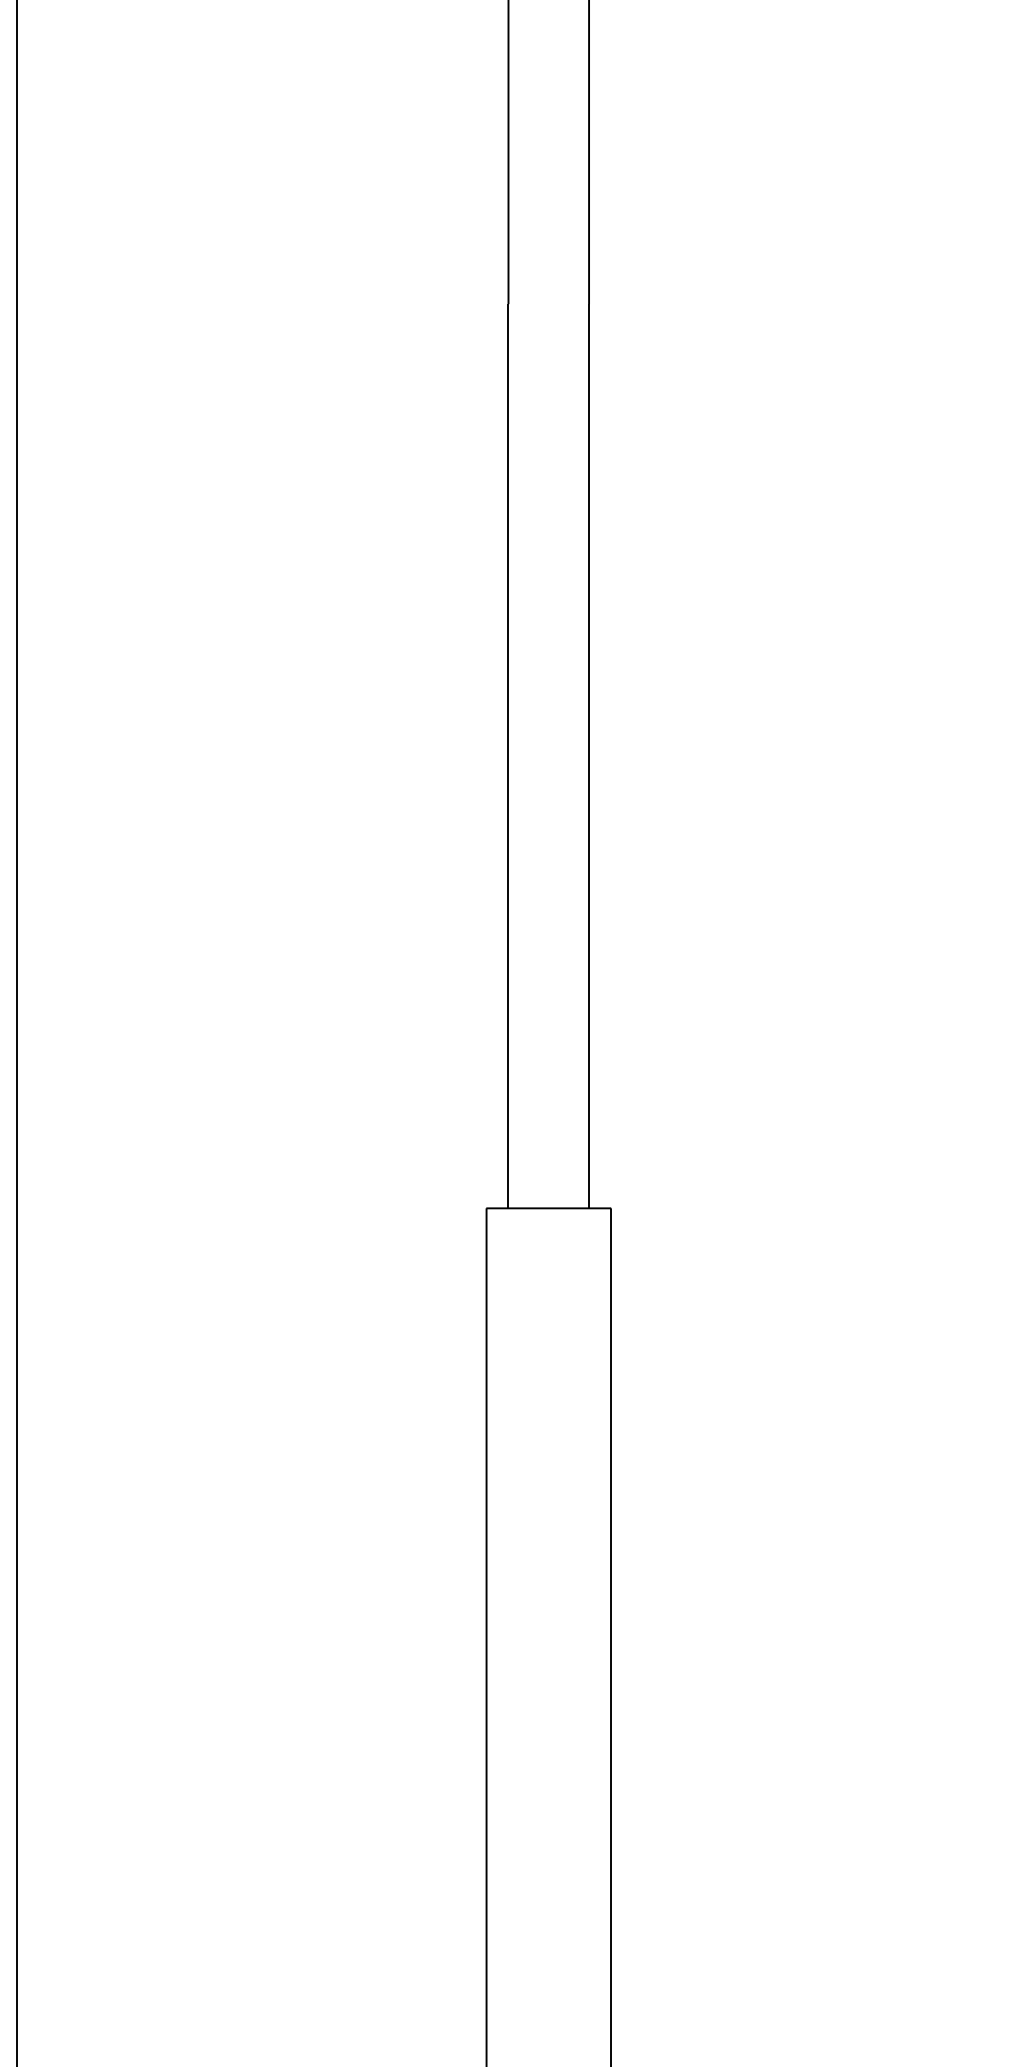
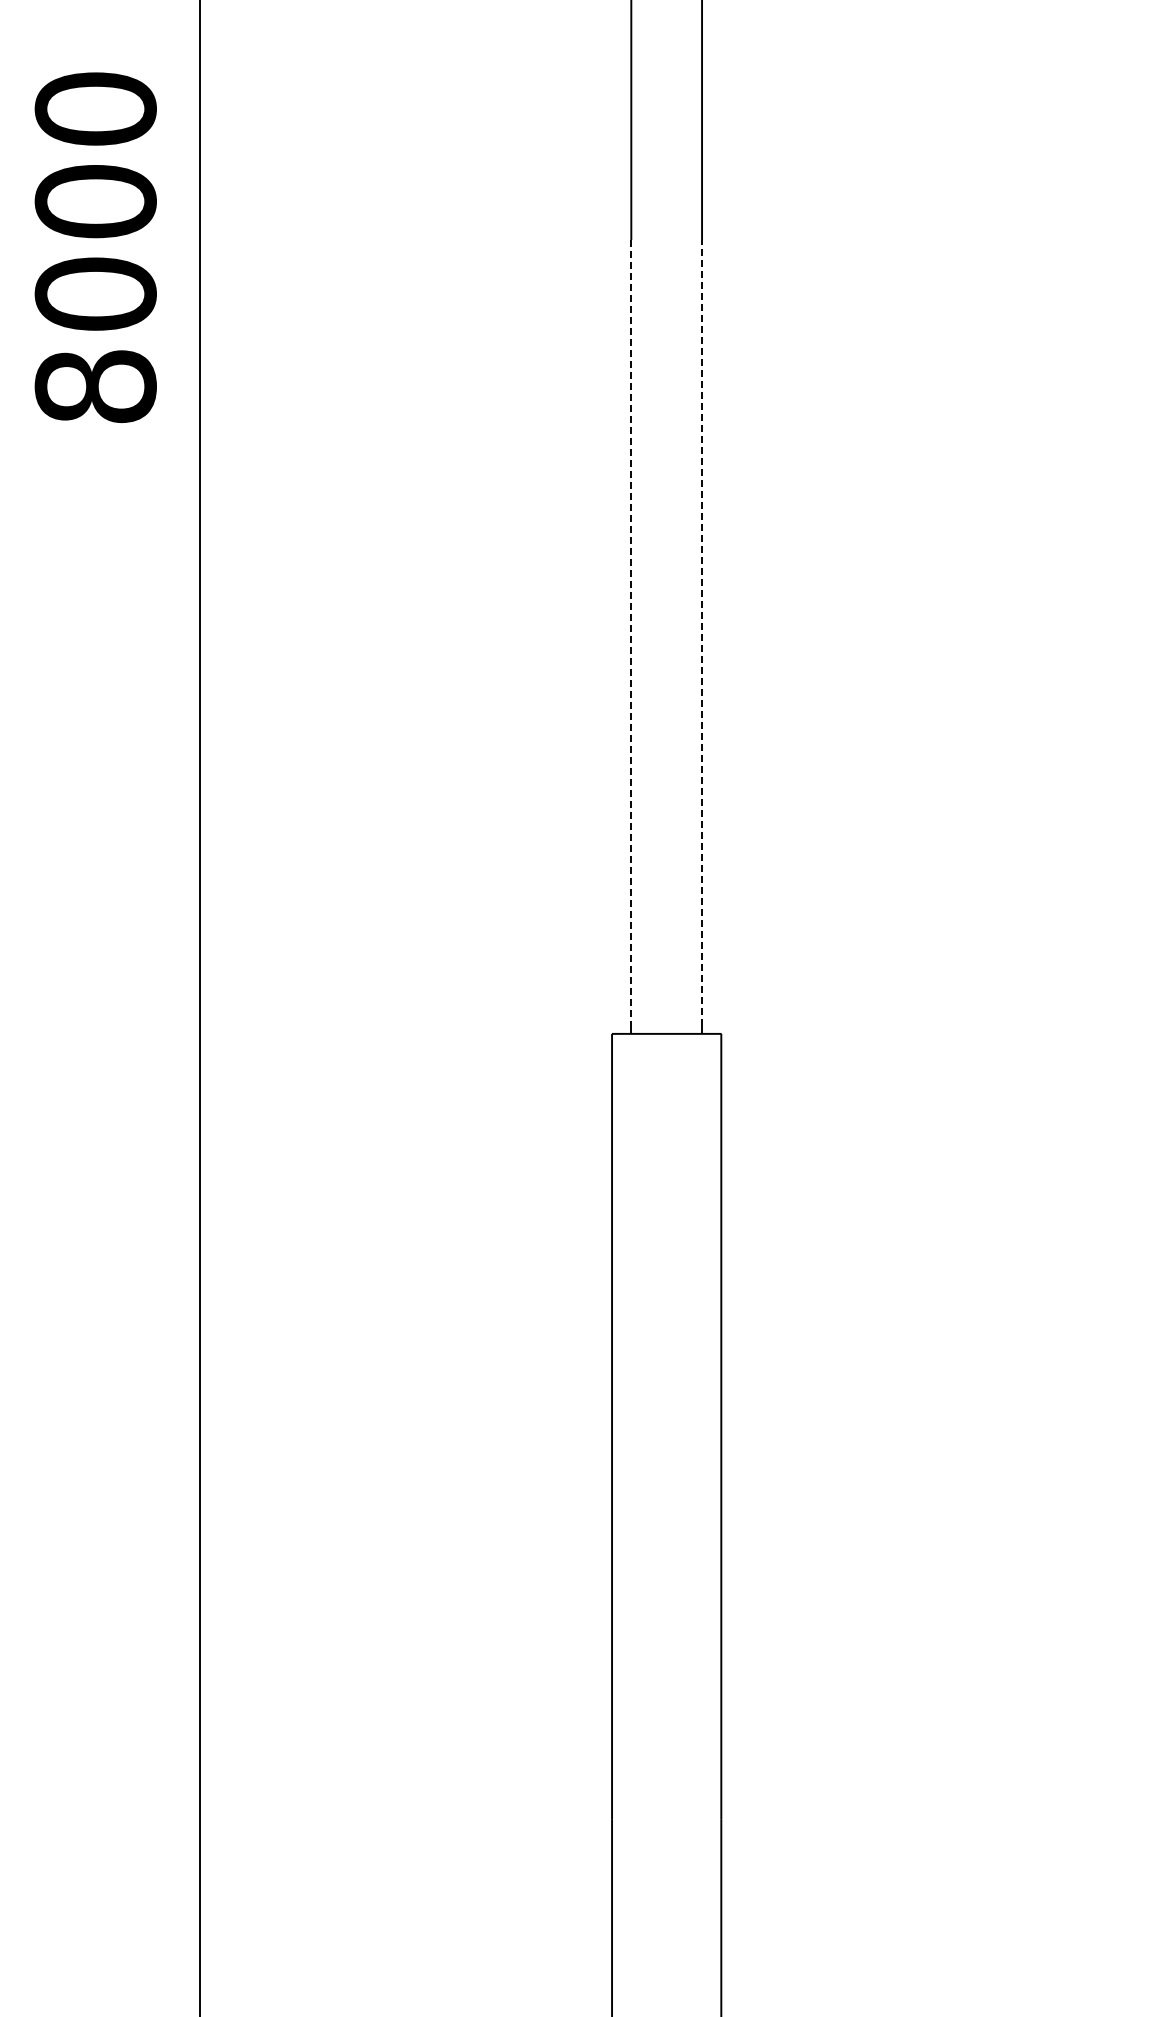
line: (508, 752) -> (631, 633), solid -> dashed
line: (589, 752) -> (702, 633), solid -> dashed

